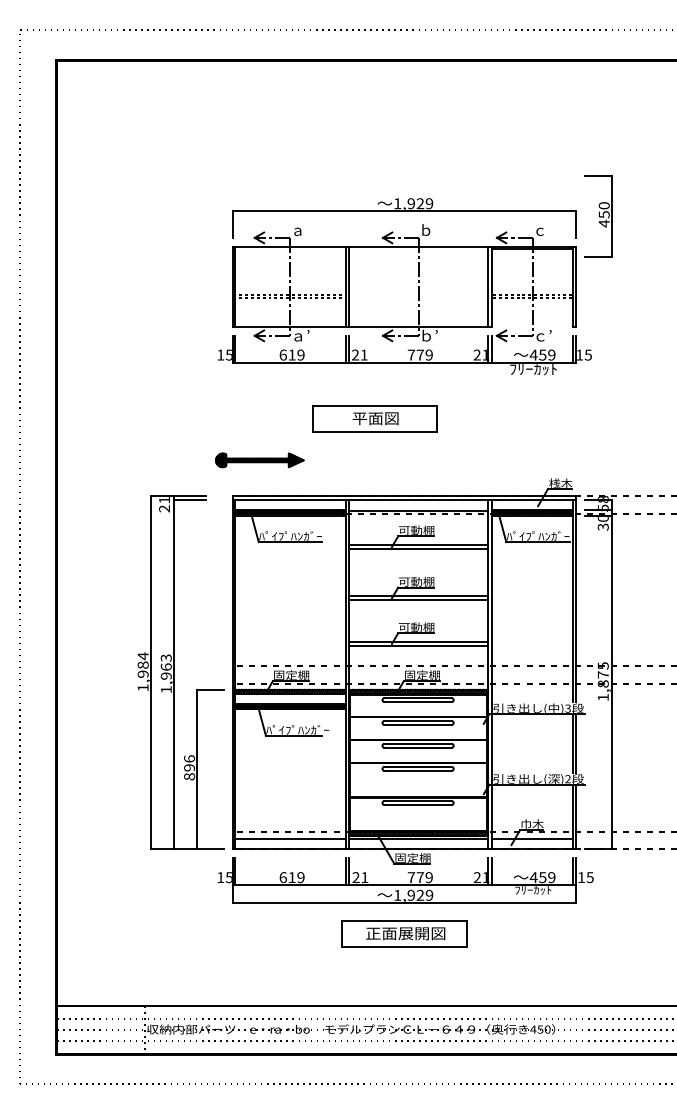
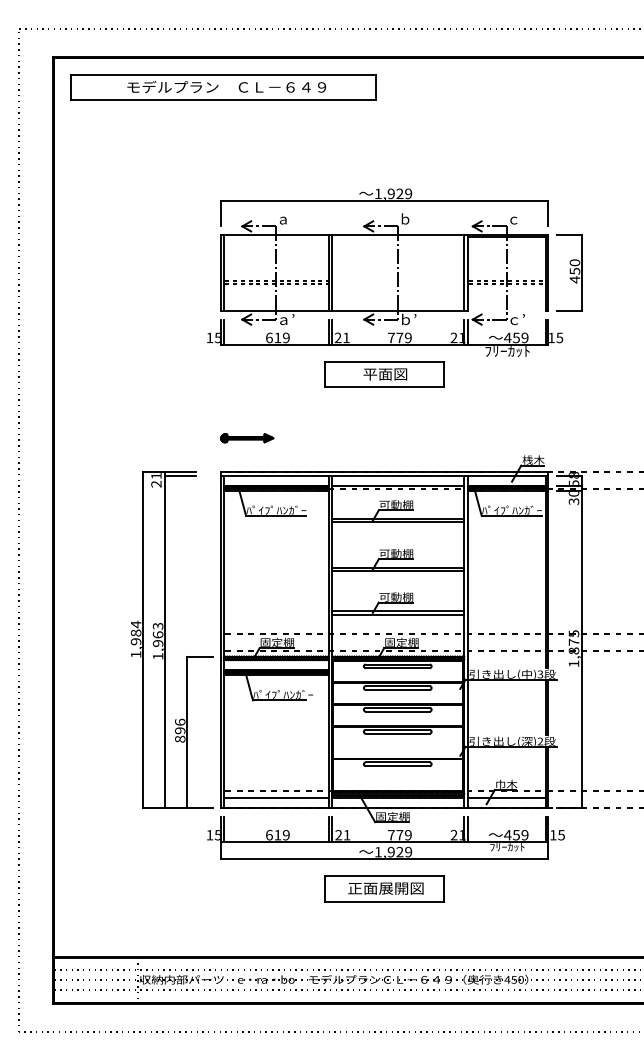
part: (235, 91) -> (223, 87), added
part: (598, 215) -> (569, 272), moved
part: (374, 418) -> (384, 374), moved
part: (260, 460) -> (247, 438), size x0.62

